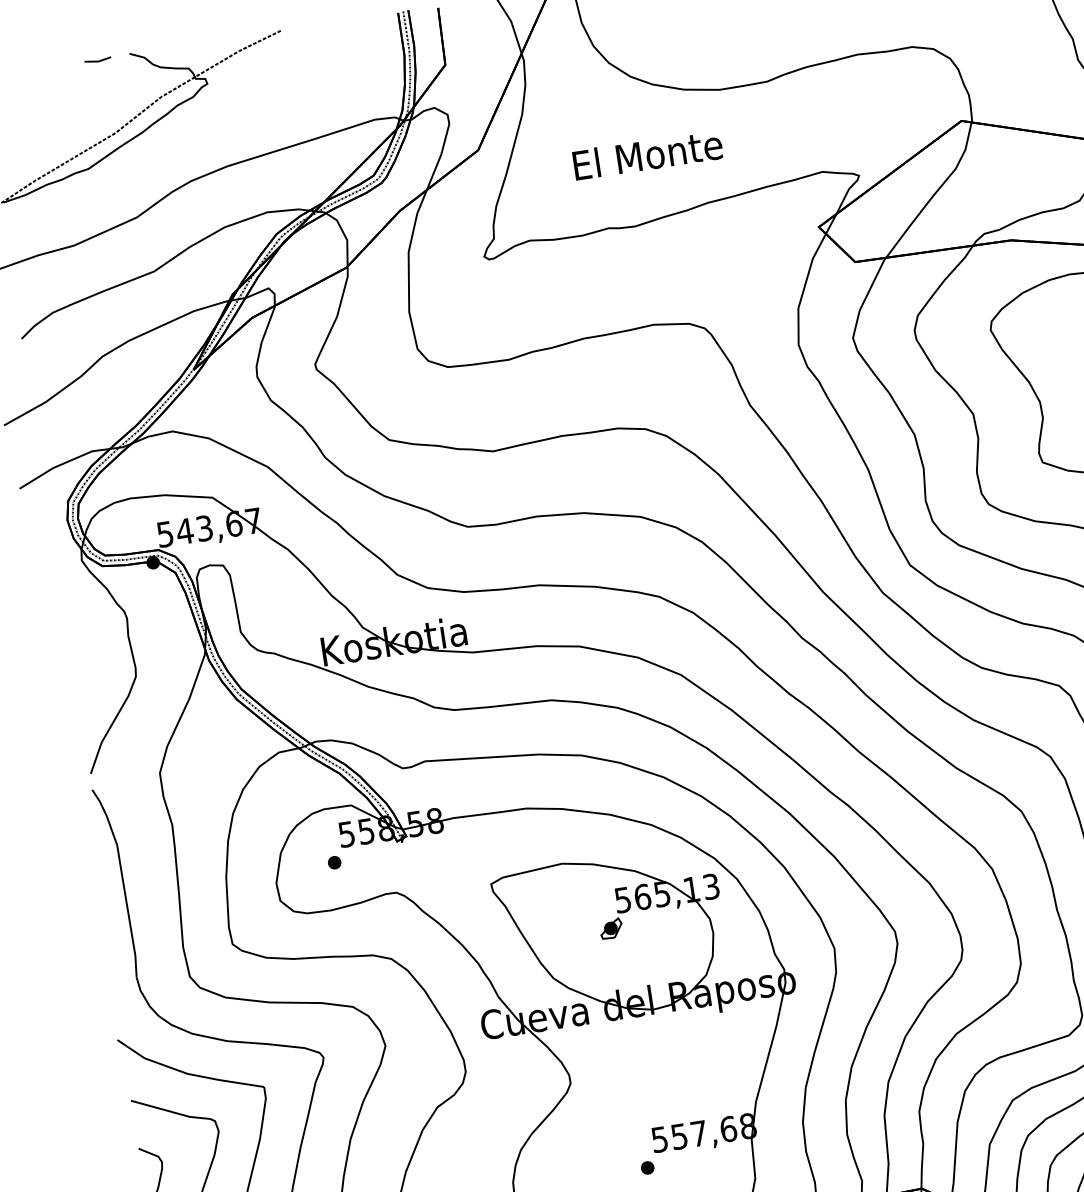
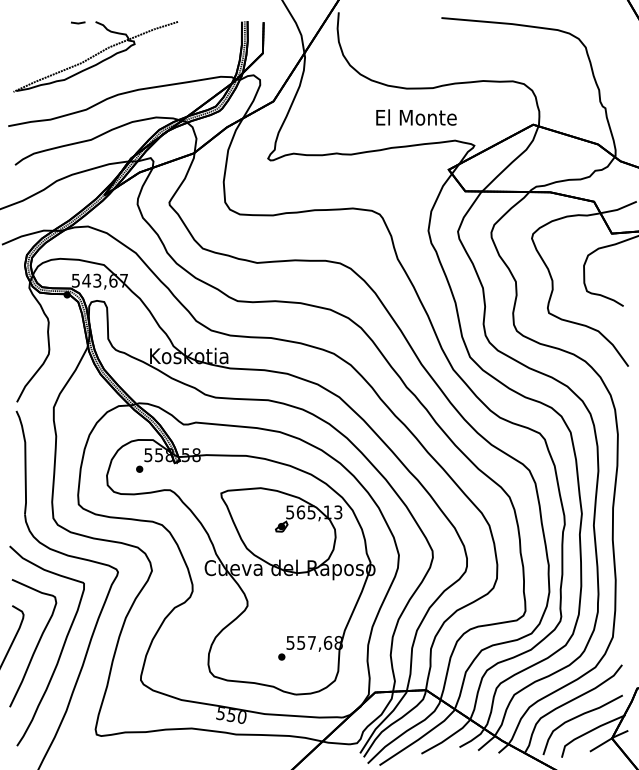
text: (647, 154) -> (416, 117), moved

